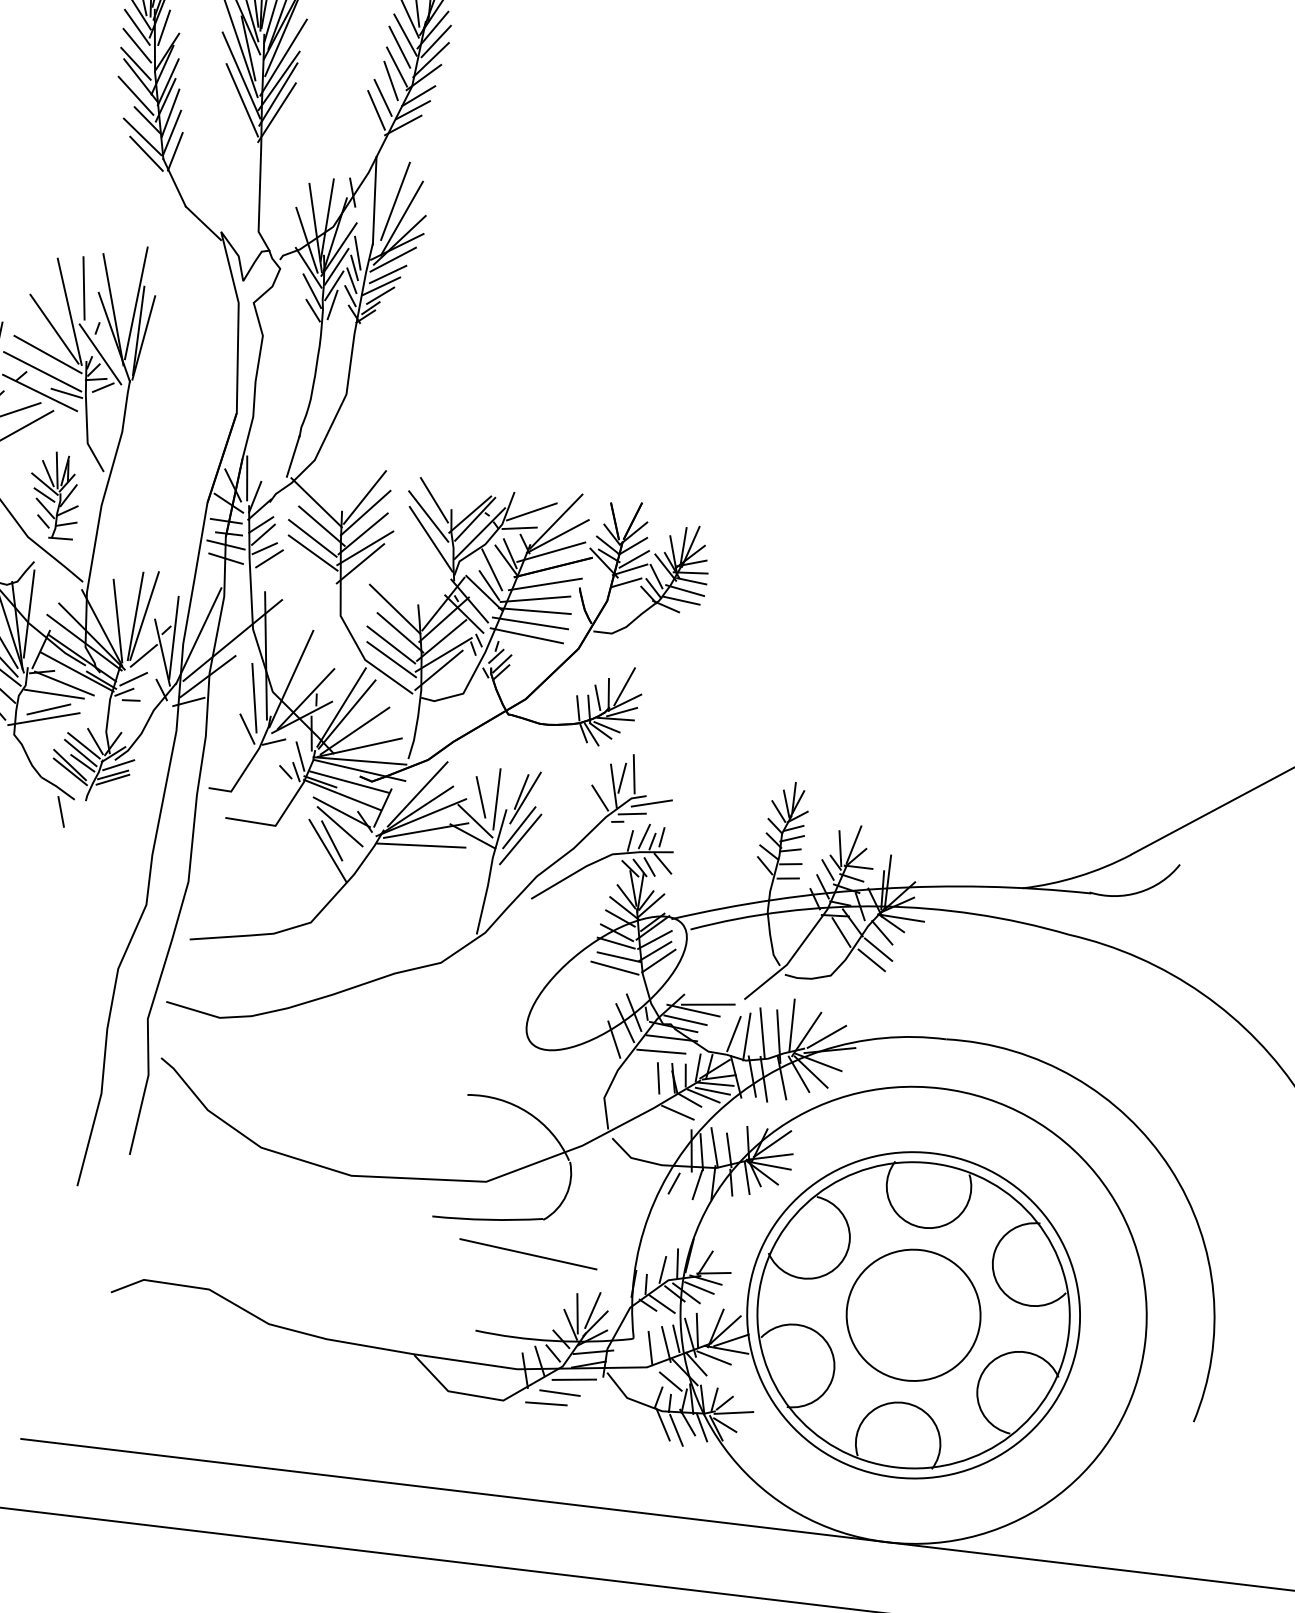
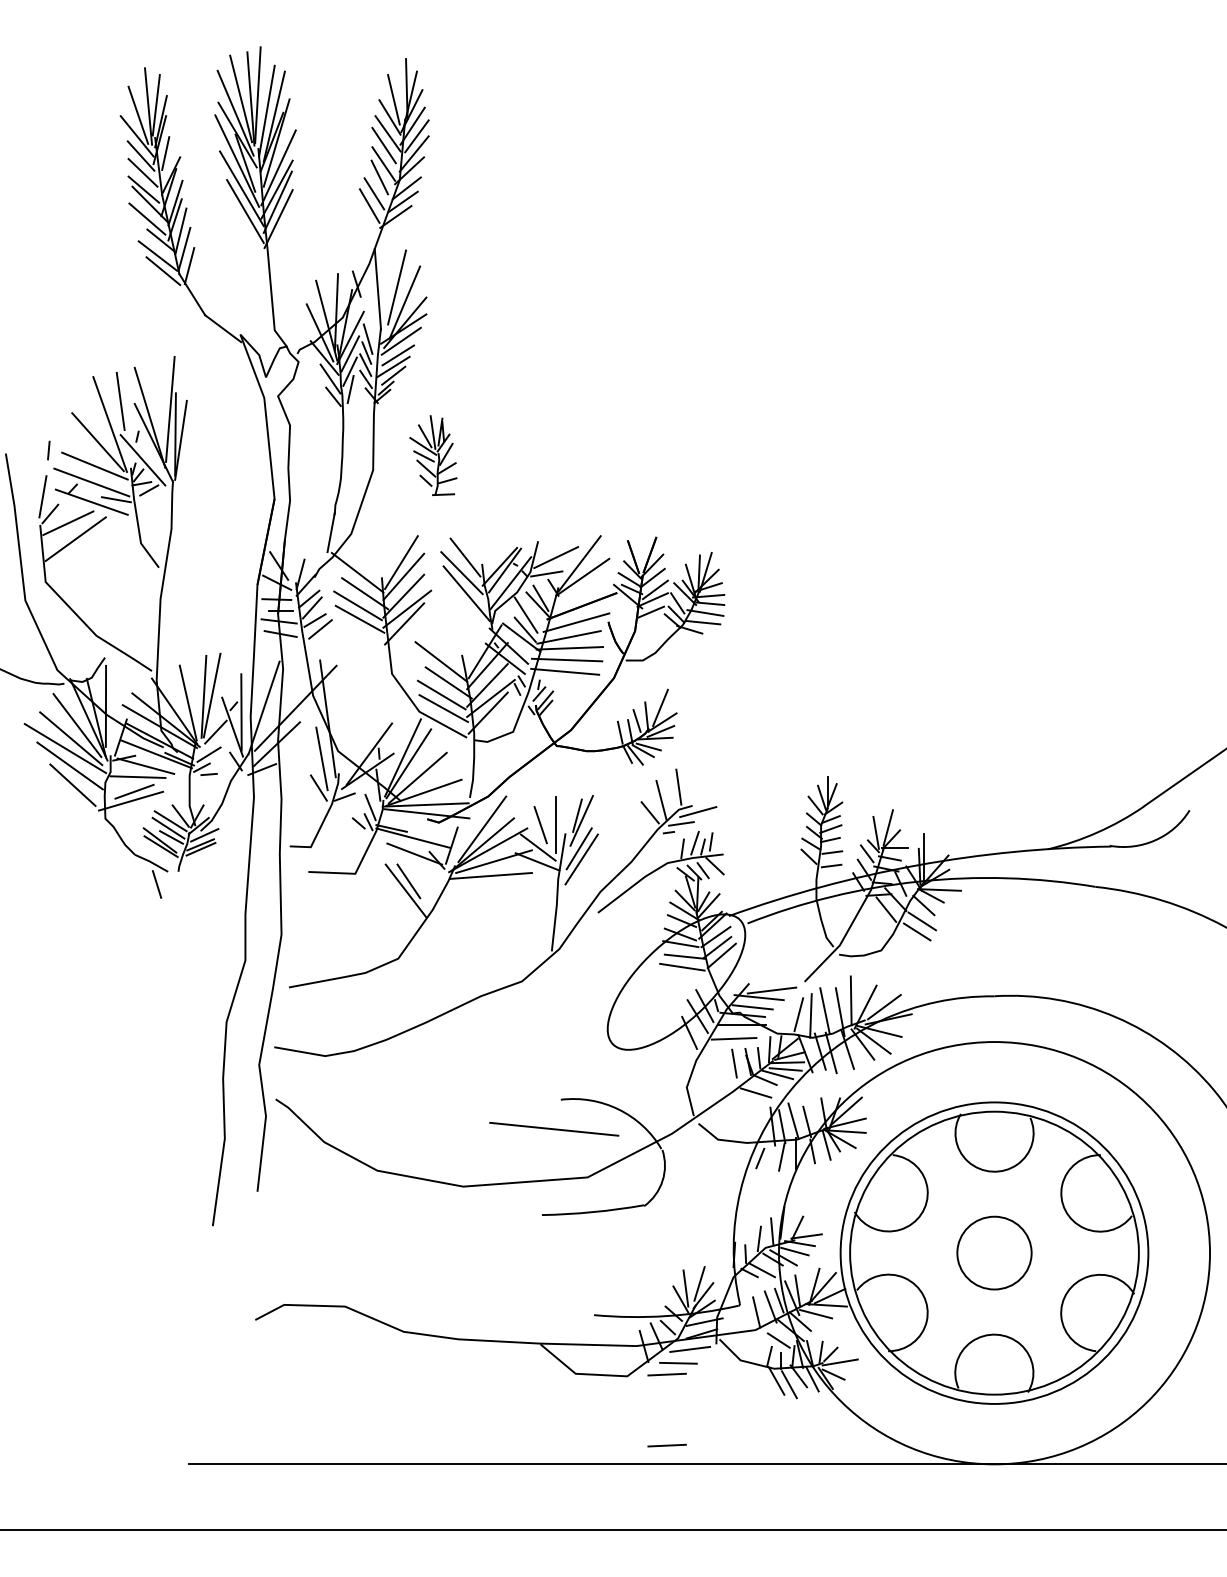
line: (246, 477) -> (290, 557), removed
part: (54, 495) -> (433, 455), moved
line: (551, 552) -> (578, 592), removed
line: (291, 678) -> (353, 736), removed
line: (622, 777) -> (668, 791), removed
line: (349, 782) -> (418, 825), removed
line: (339, 826) -> (414, 867), removed
line: (528, 1254) -> (554, 1129), moved
part: (913, 1314) -> (994, 1252), size x0.6
line: (536, 1479) -> (666, 1445), added

